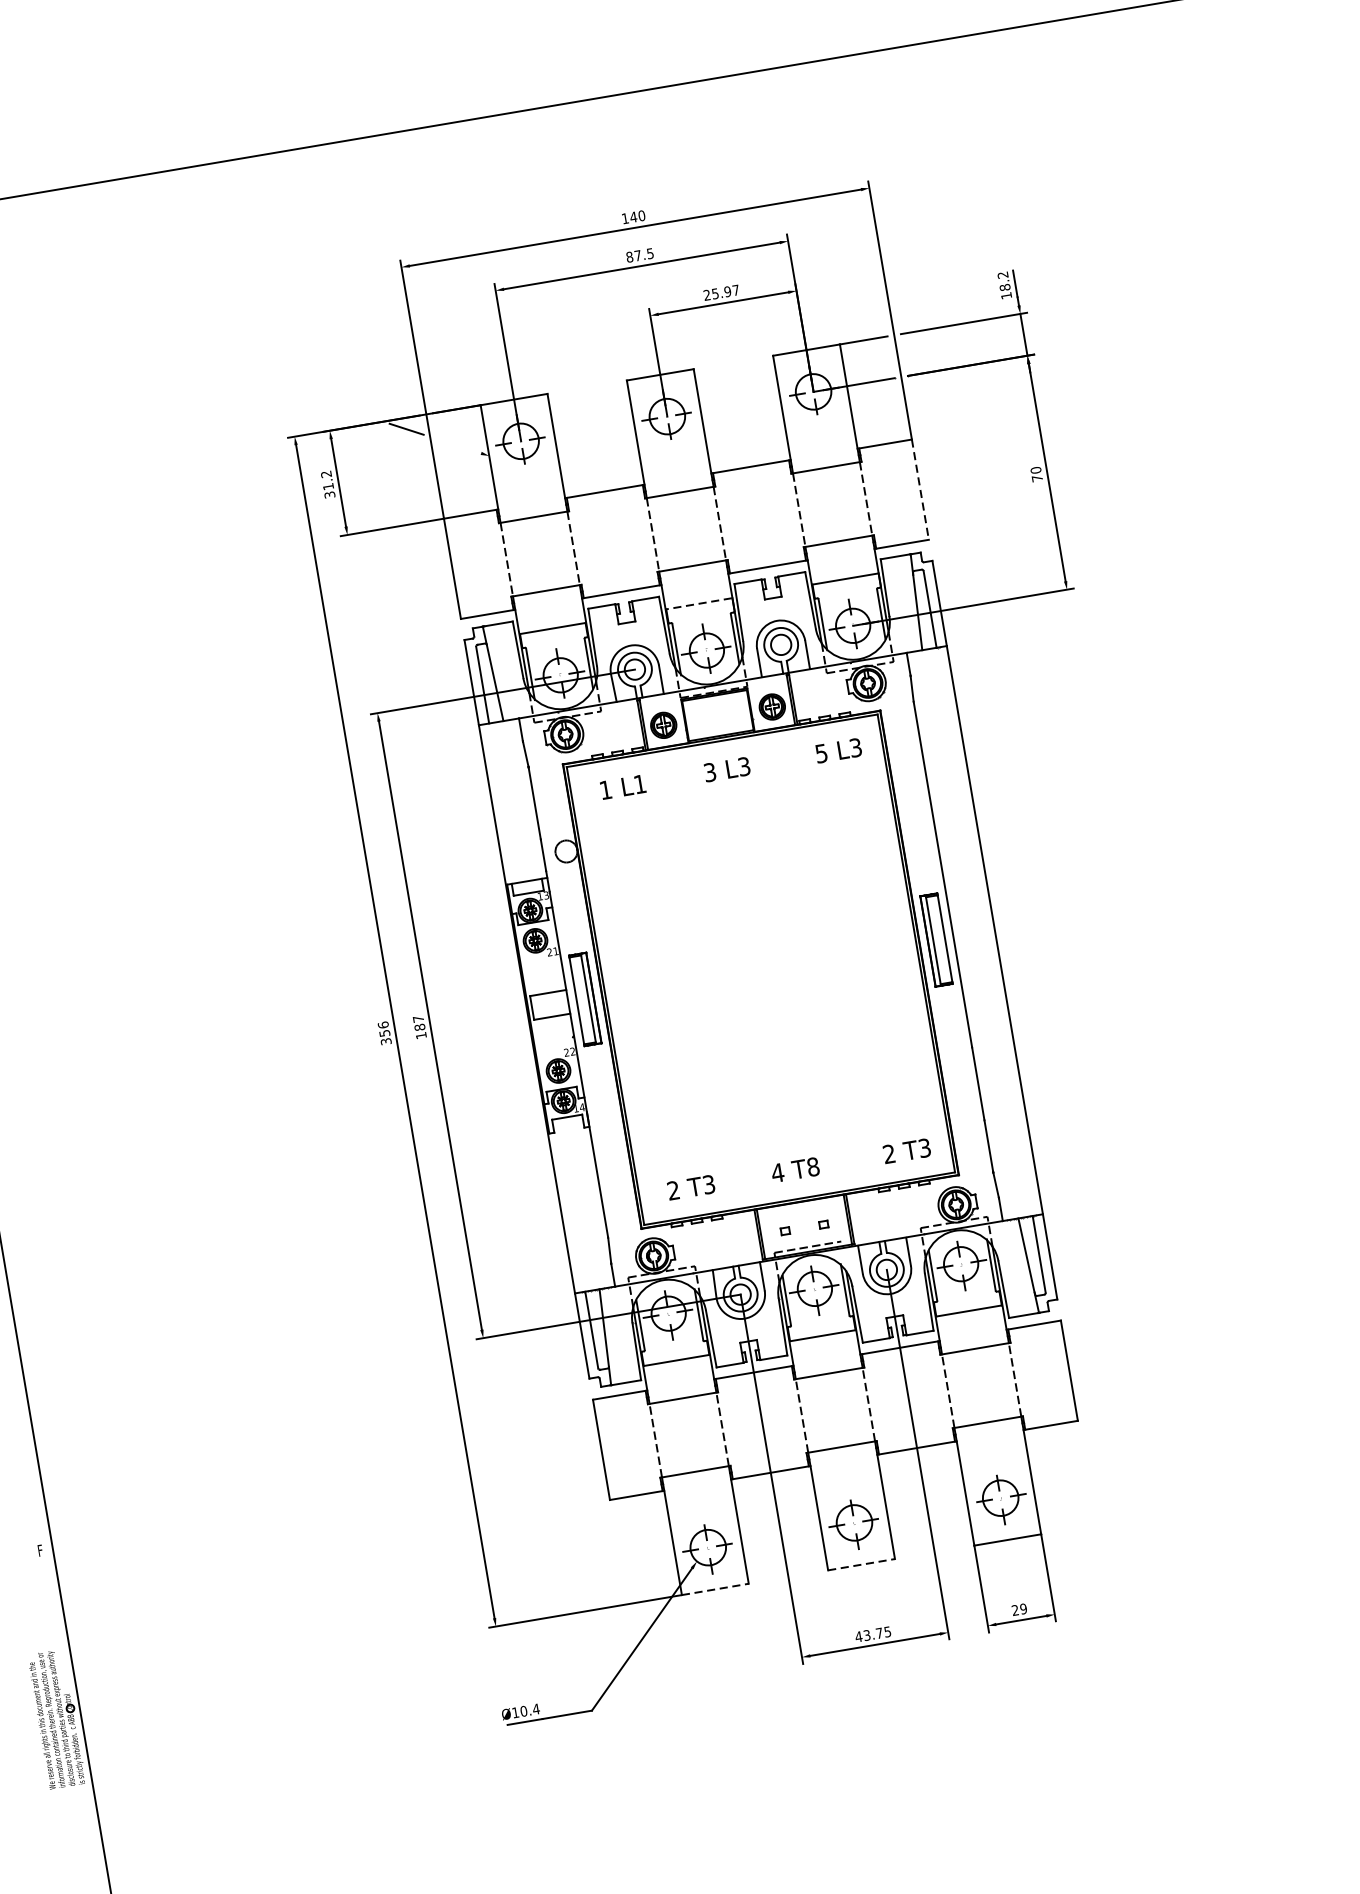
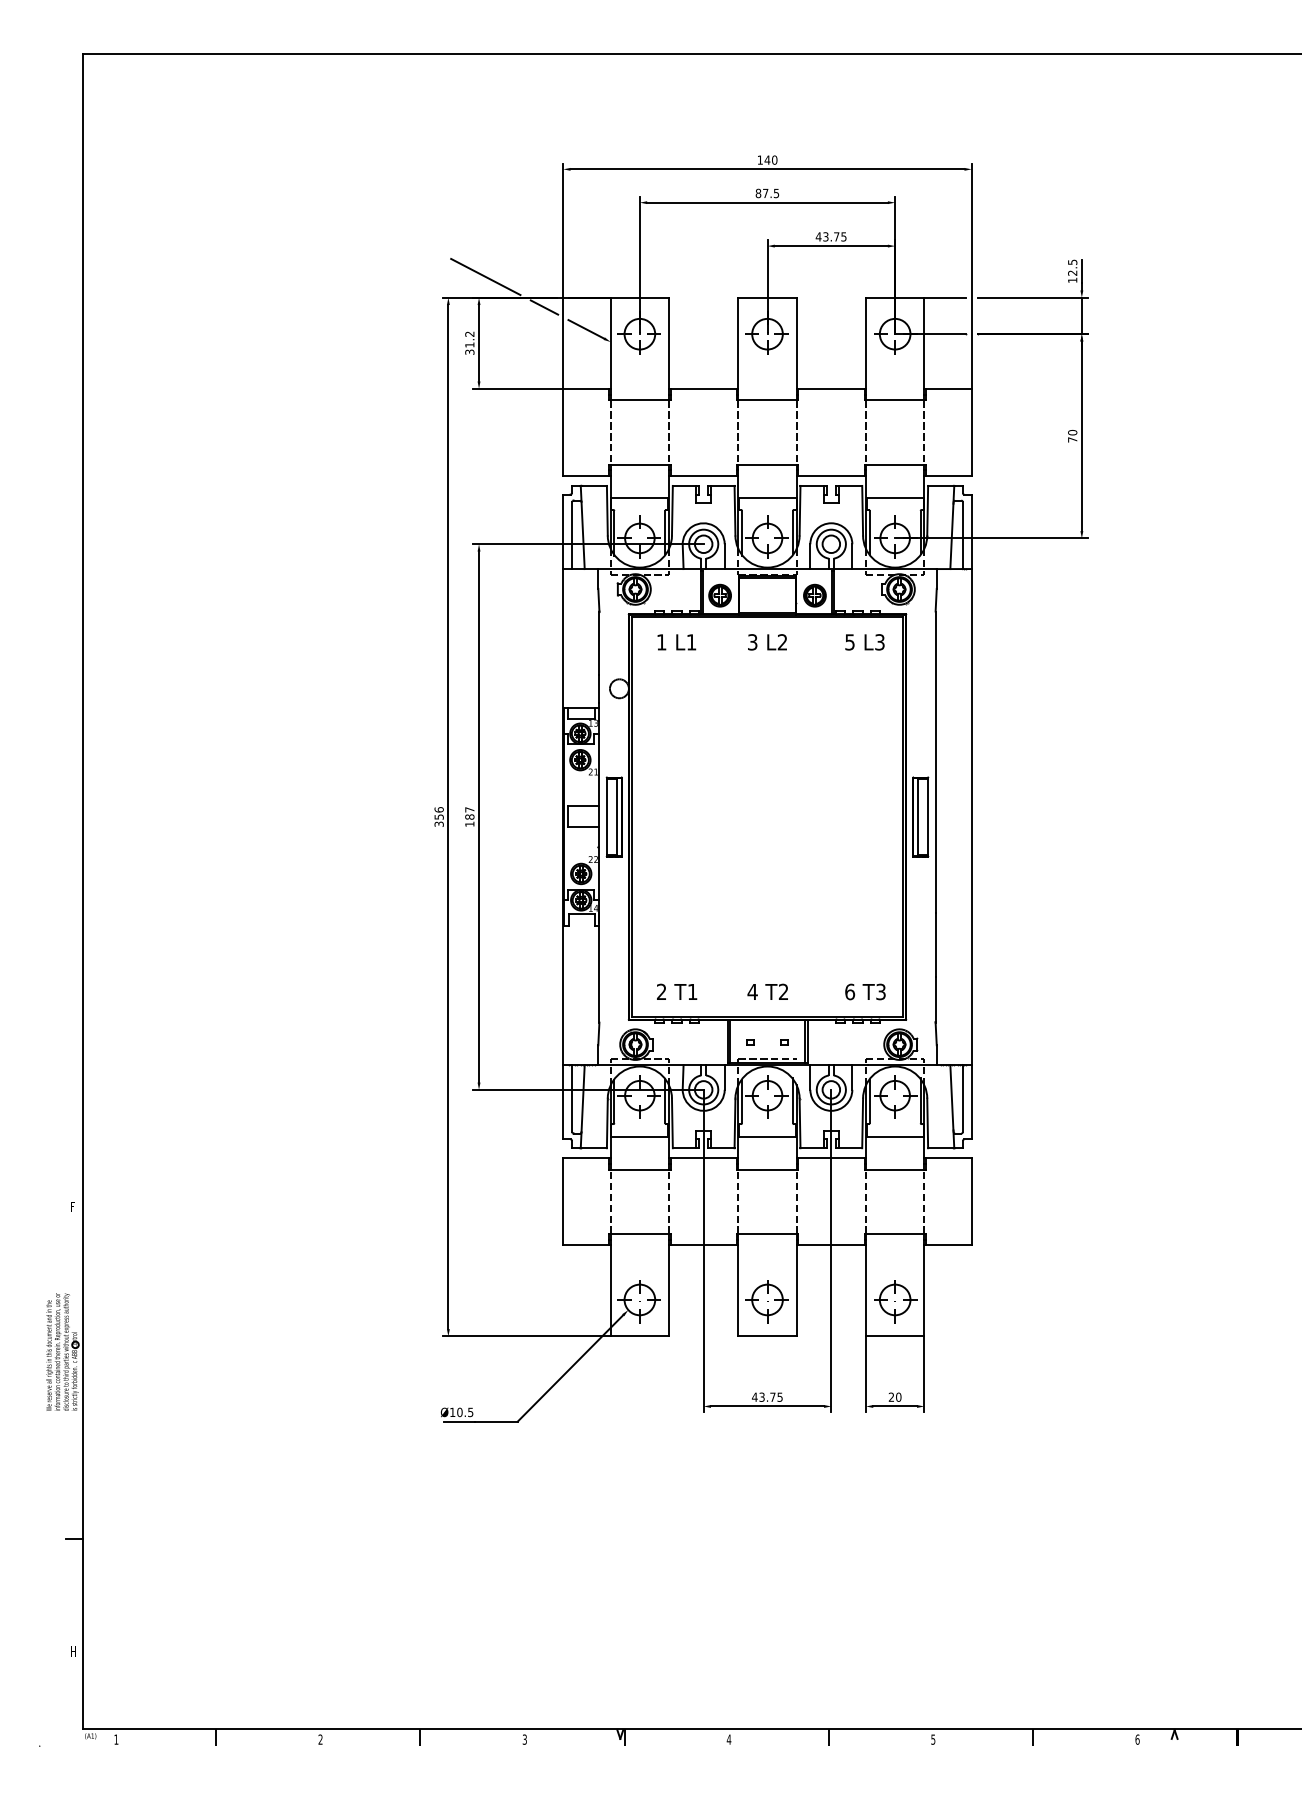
text: (1003, 281) -> (1072, 267), 18.2 -> 12.5
text: (720, 292) -> (830, 236), 25.97 -> 43.75
line: (333, 405) -> (485, 276), added
line: (459, 446) -> (586, 329), added
line: (920, 489) -> (971, 432), dashed -> solid
line: (698, 603) -> (767, 497), dashed -> solid
text: (744, 766) -> (782, 642), L3 -> L2
text: (889, 1153) -> (850, 991), 2 -> 6
text: (813, 1166) -> (783, 991), T8 -> T2
text: (708, 1184) -> (692, 991), T3 -> T1
line: (862, 1564) -> (768, 1336), dashed -> solid
line: (716, 1589) -> (640, 1336), dashed -> solid
text: (1023, 1608) -> (898, 1396), 29 -> 20
text: (536, 1709) -> (470, 1412), Ø10.4 -> Ø10.5

